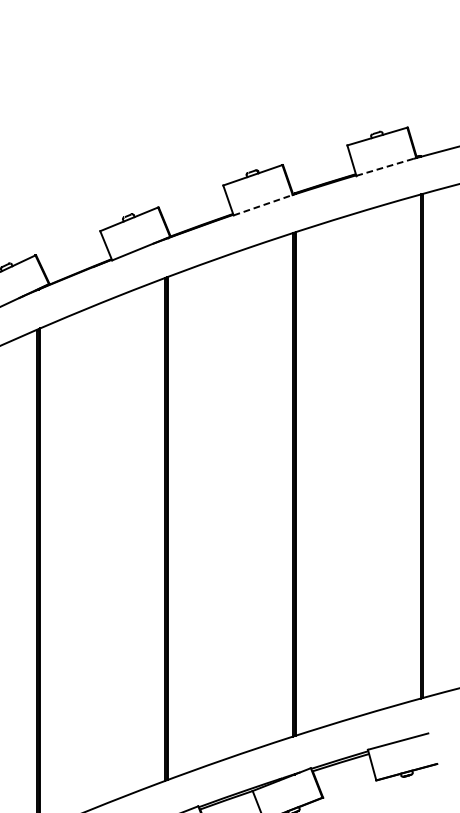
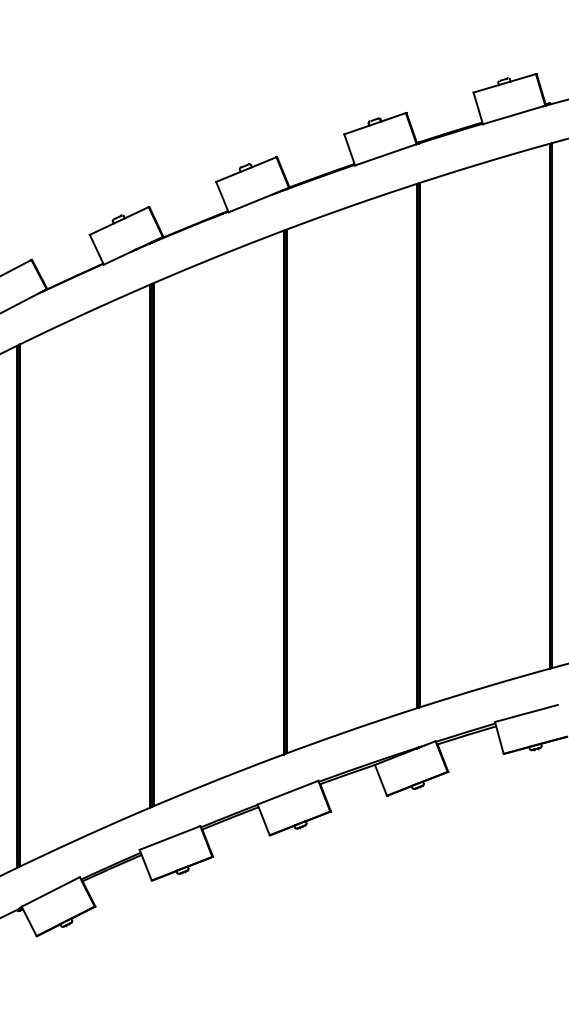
line: (386, 166) -> (514, 114), dashed -> solid
line: (262, 204) -> (385, 154), dashed -> solid

